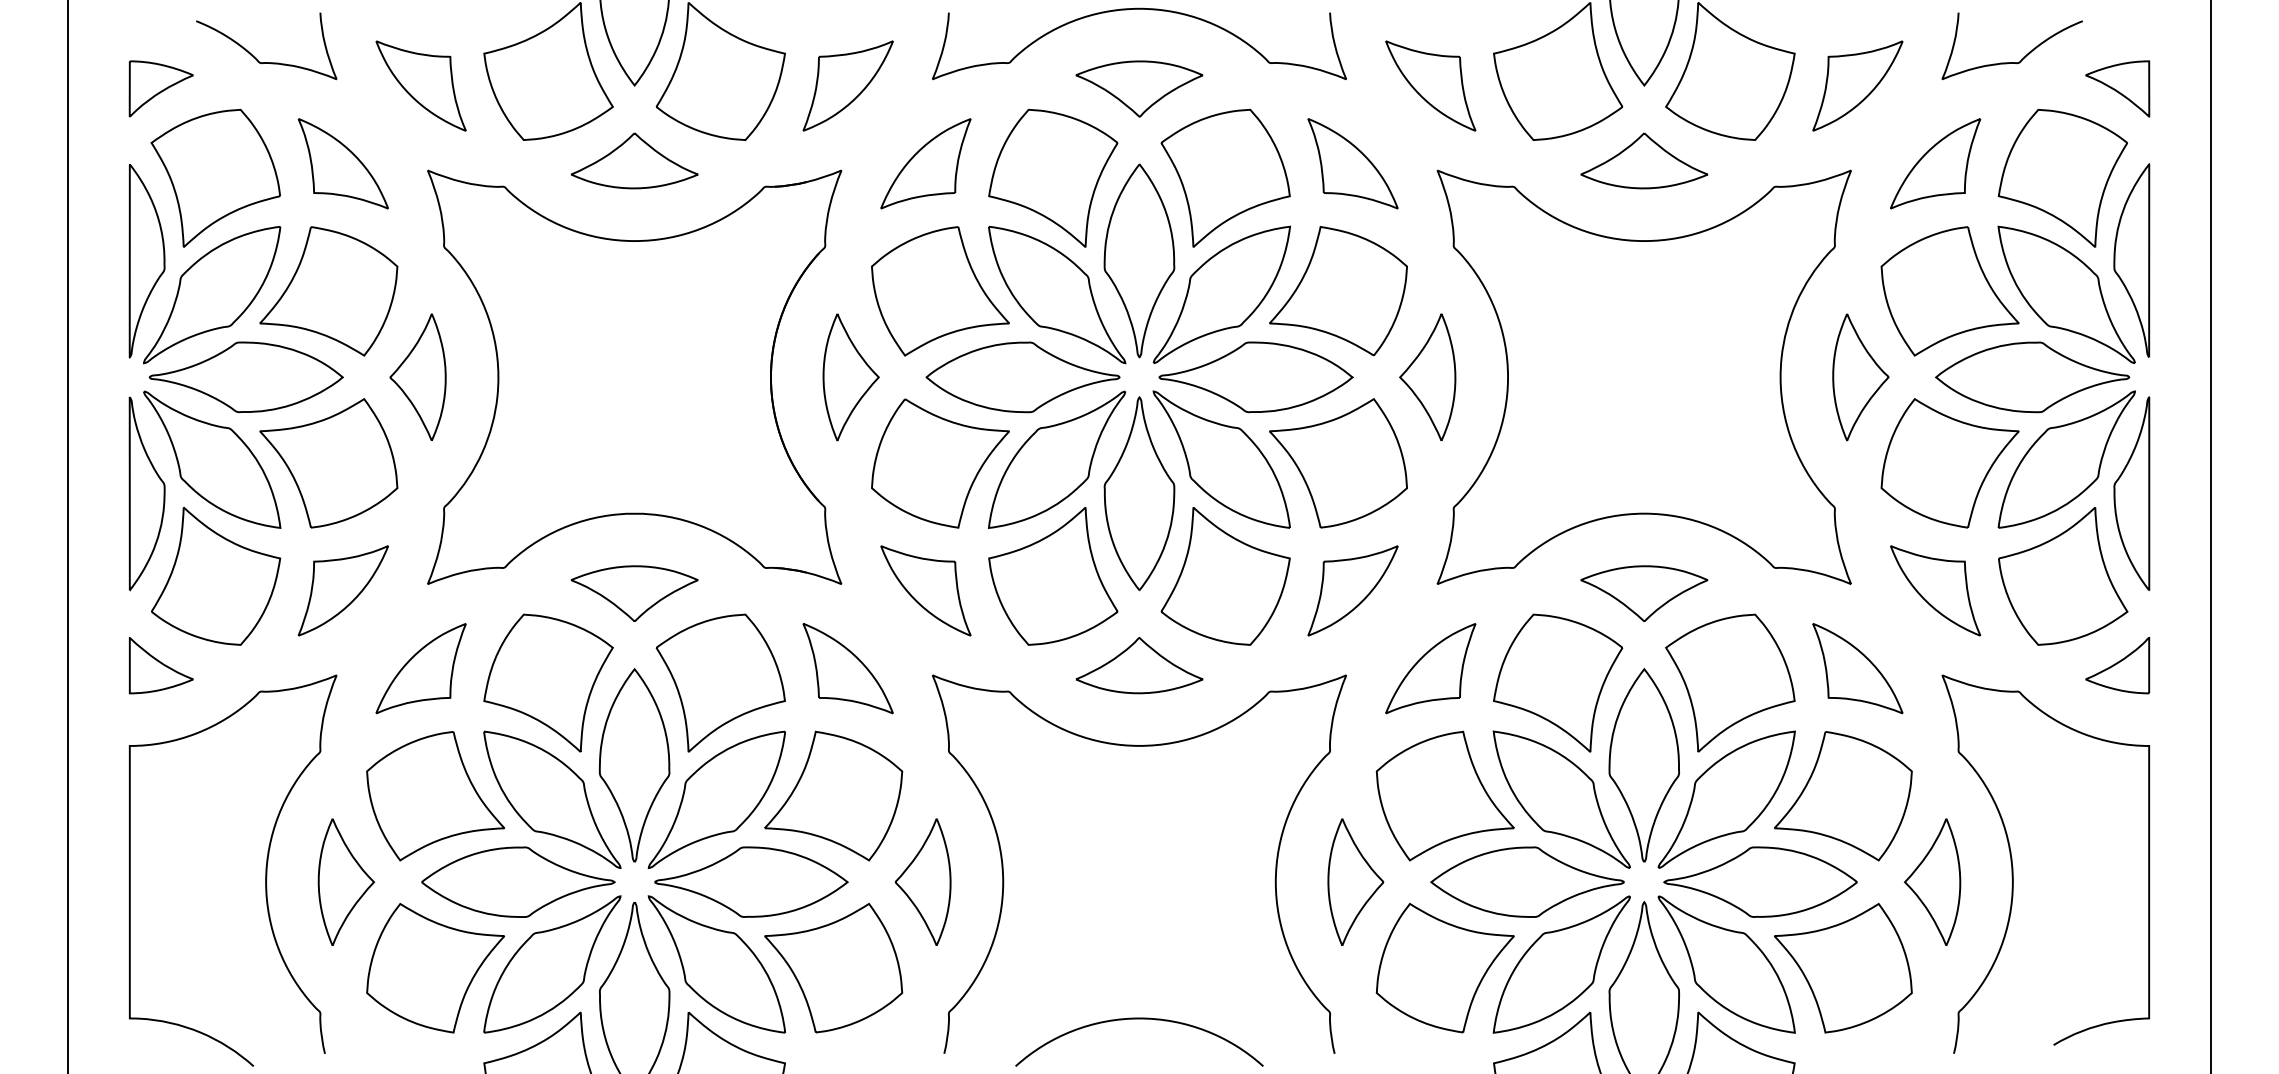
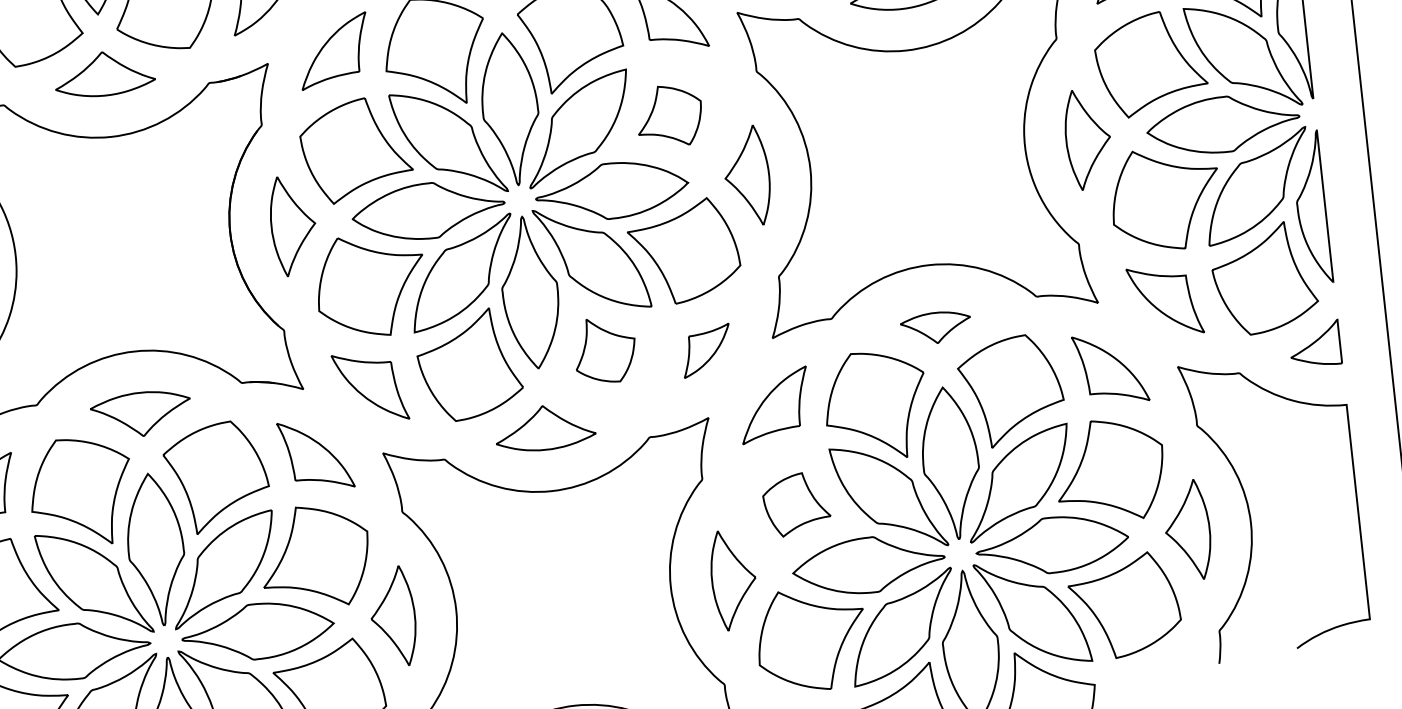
part: (1338, 291) -> (669, 116), size x0.6
part: (1225, 576) -> (605, 350), size x0.6
part: (1352, 590) -> (706, 350), size x0.7
part: (1644, 593) -> (936, 327), size x0.7
part: (1444, 795) -> (796, 504), size x0.6

